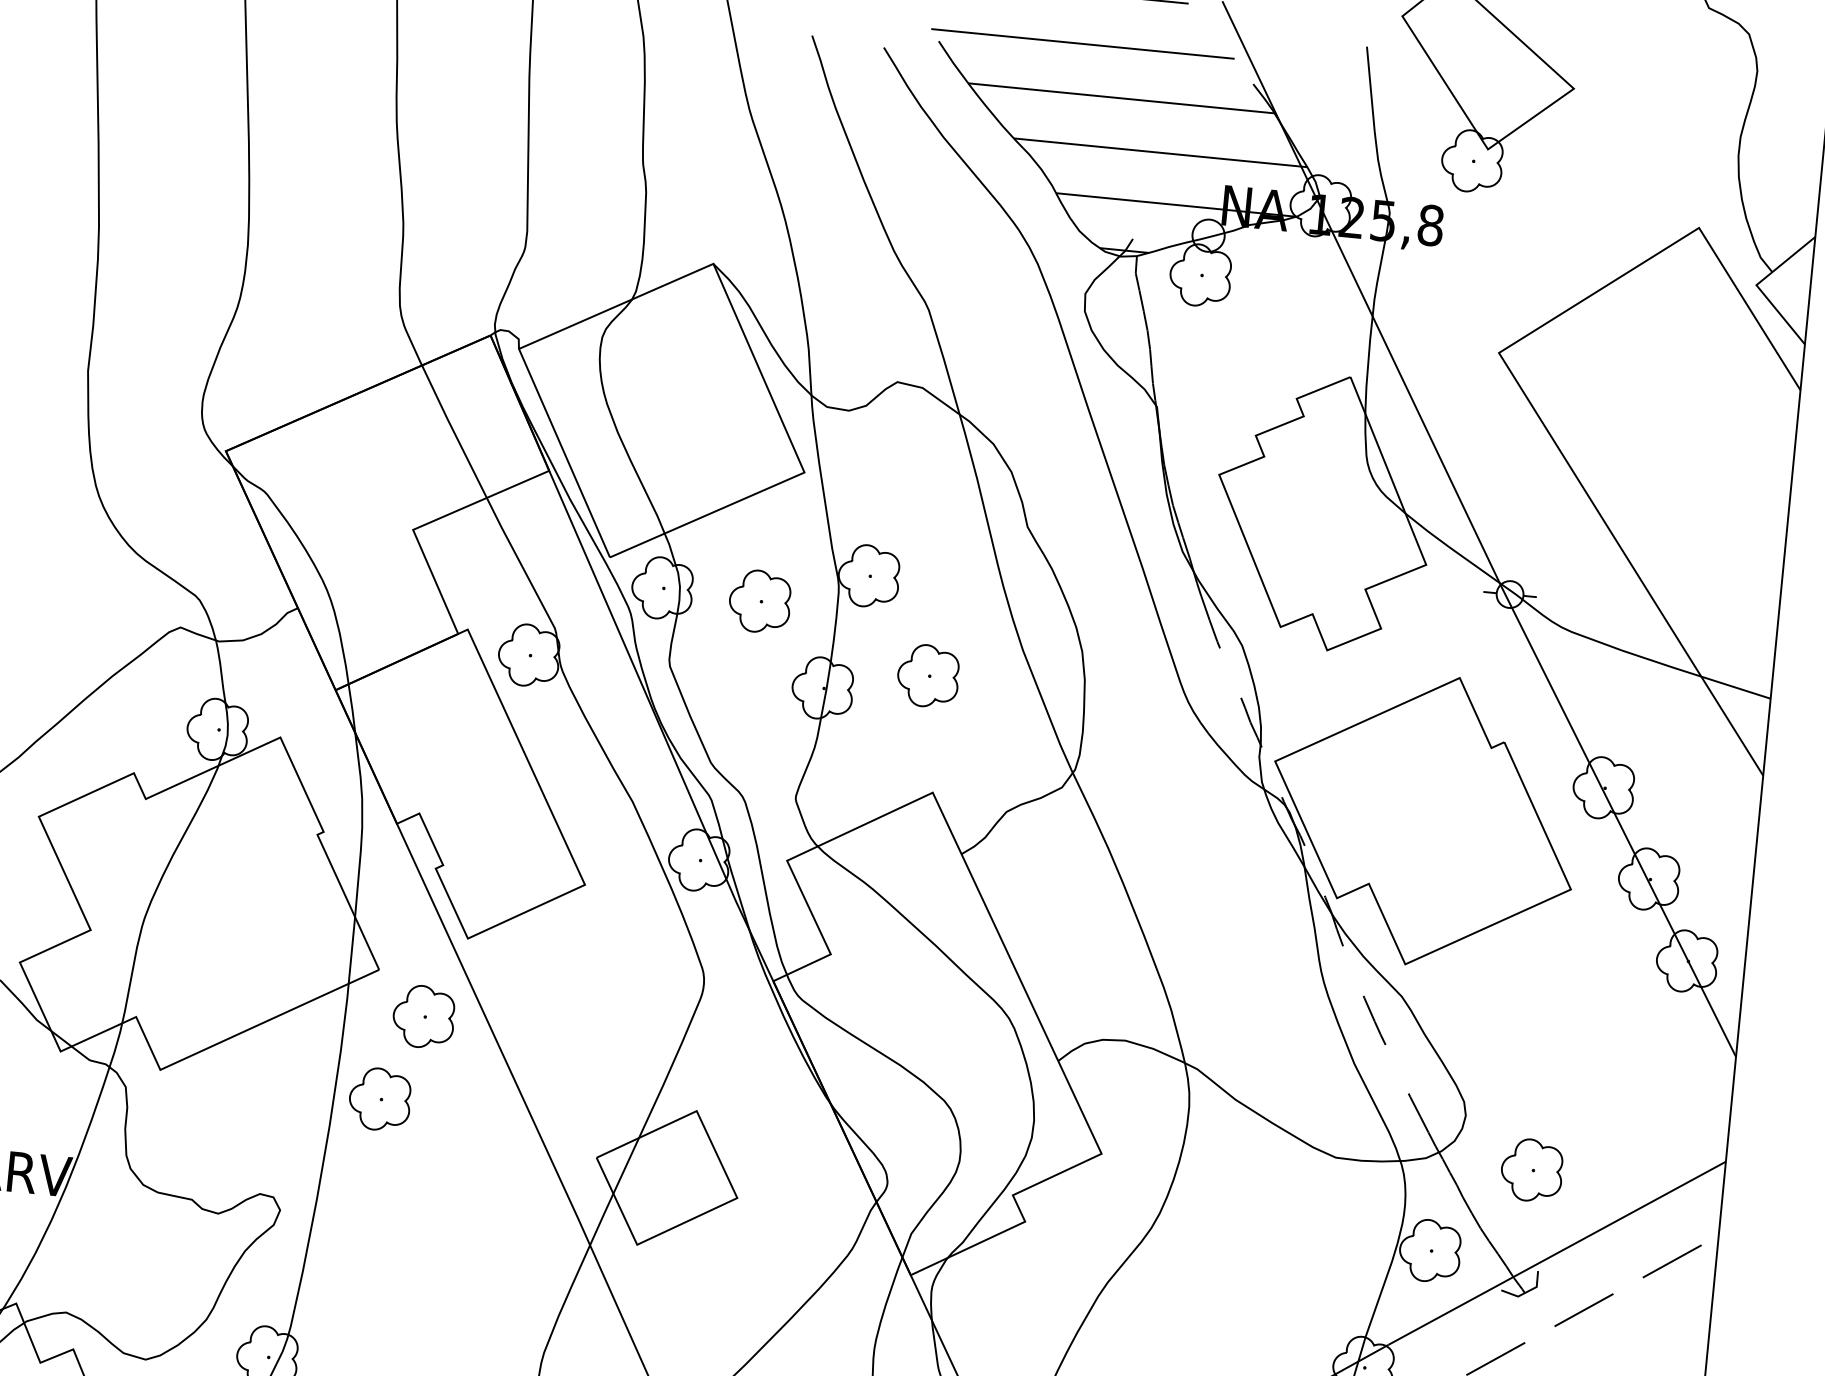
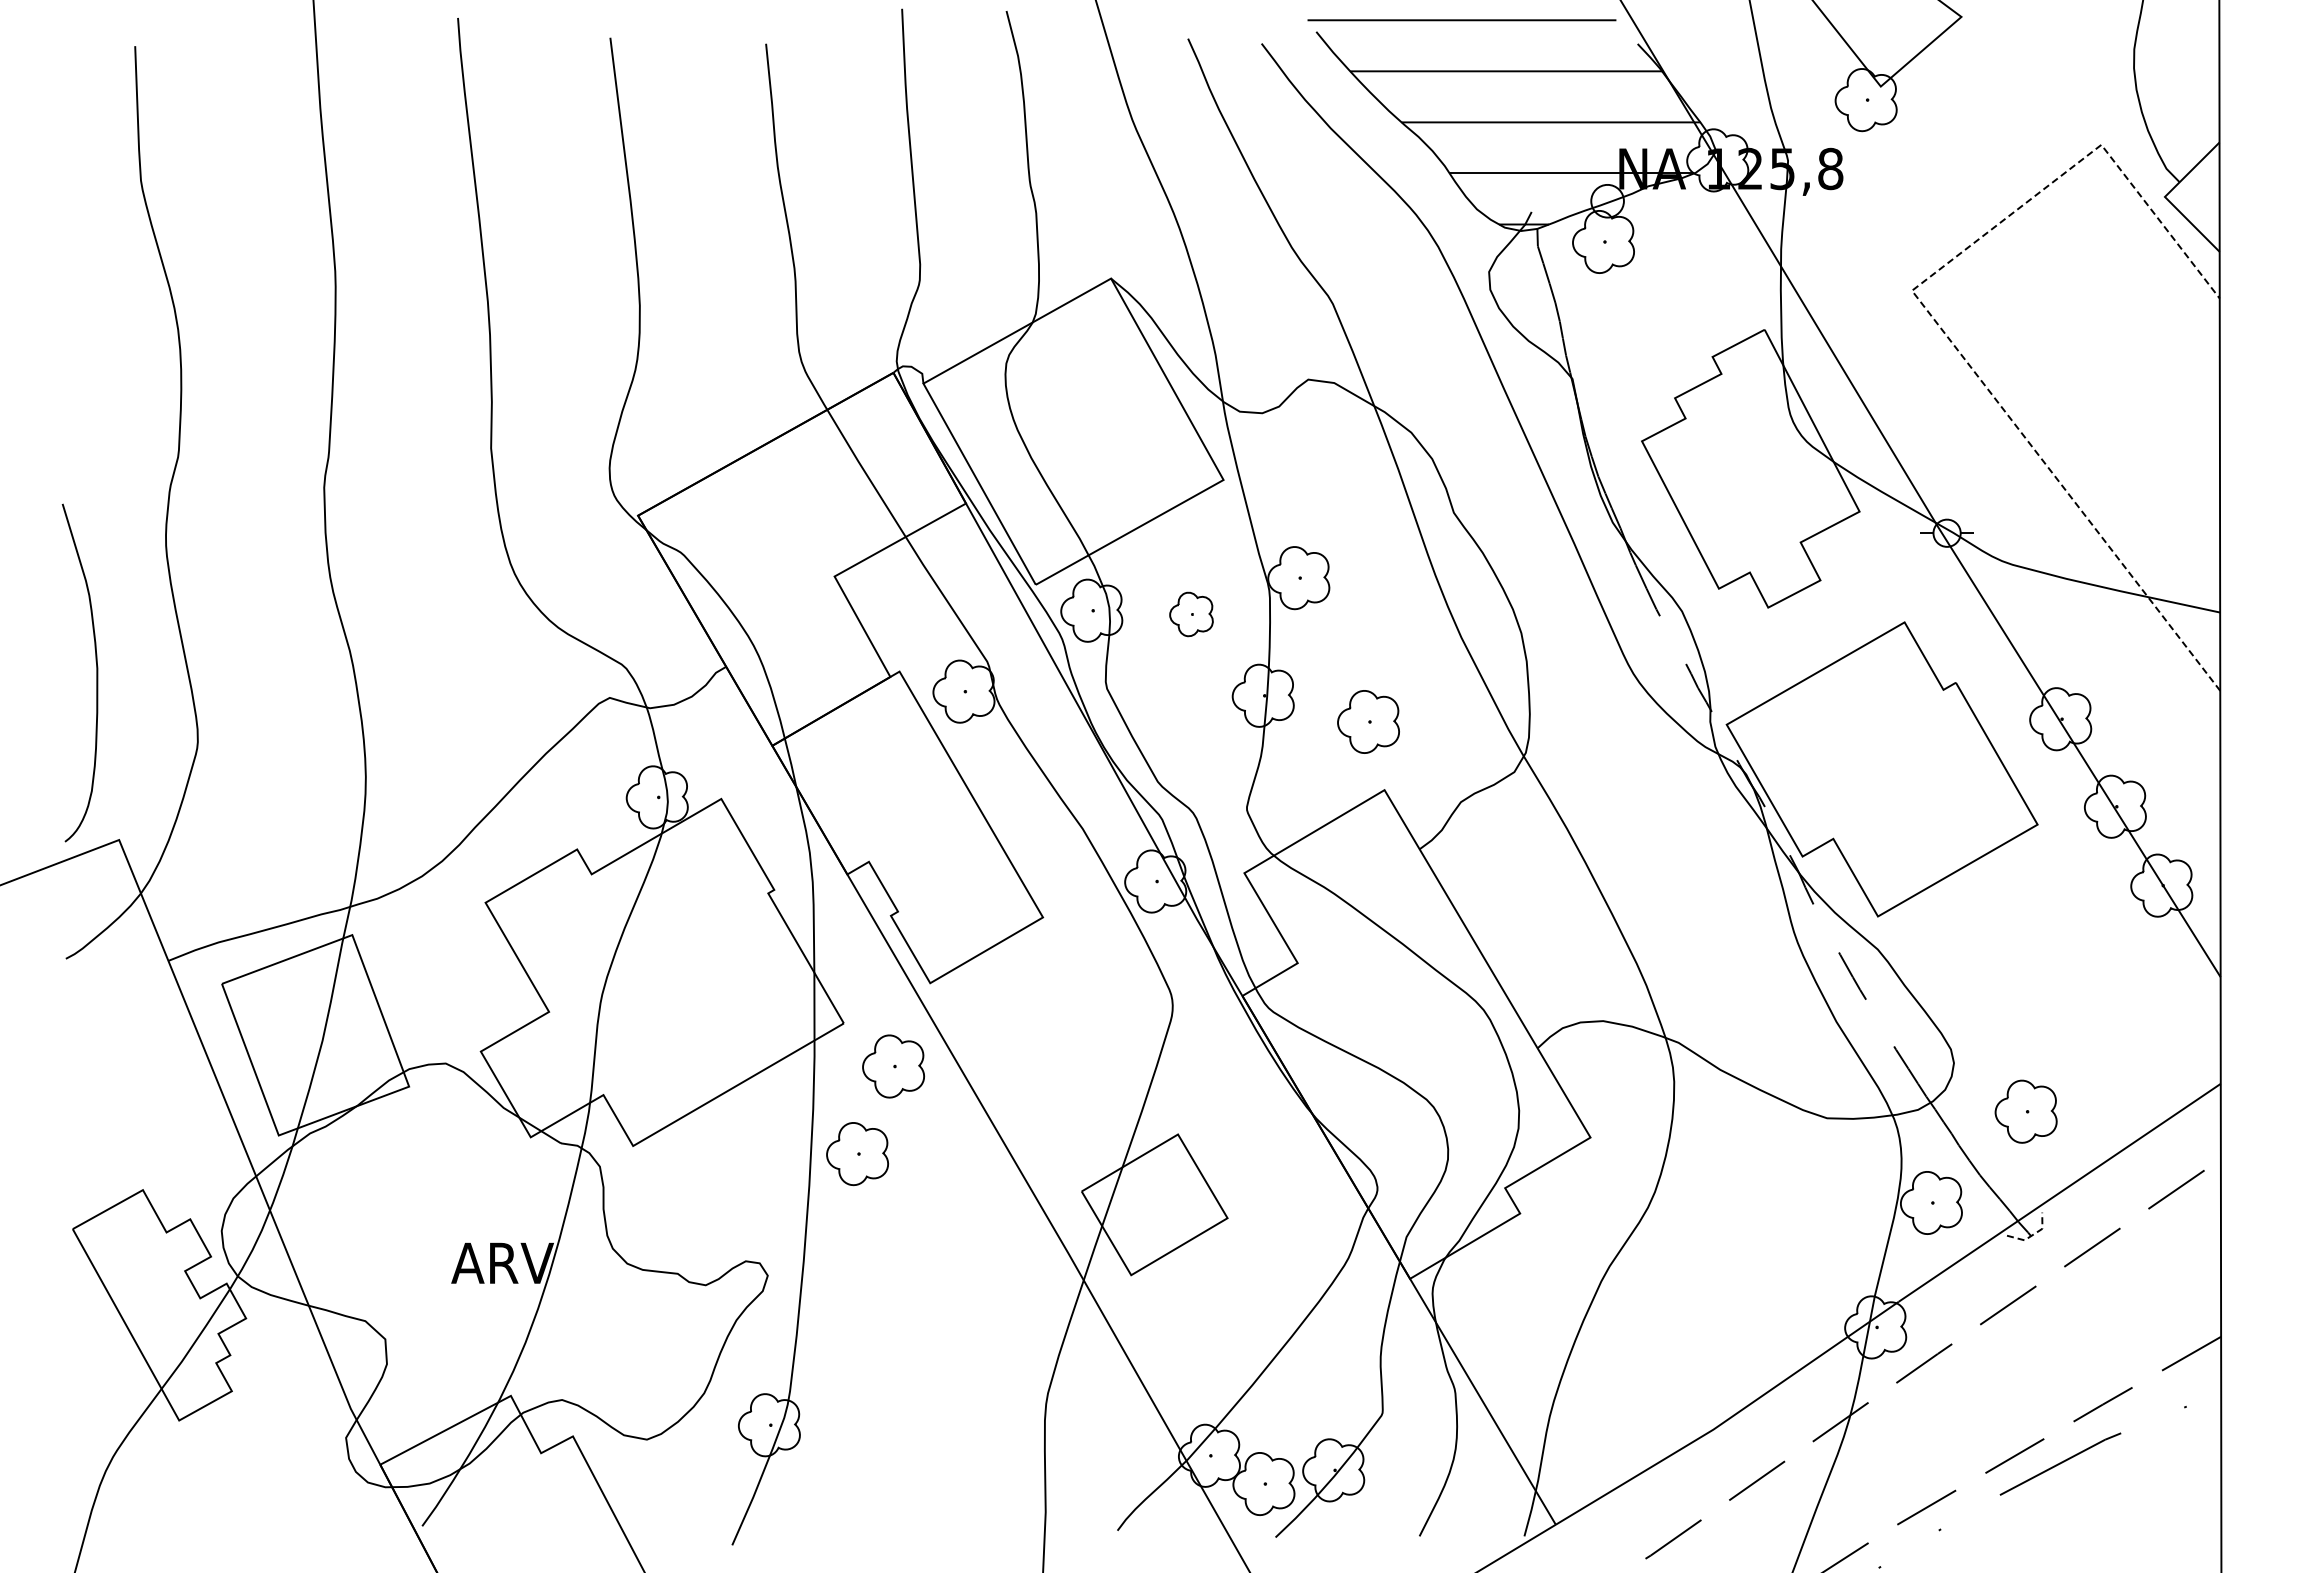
line: (1517, 382) -> (1933, 318), solid -> dashed
part: (760, 601) -> (1191, 614), size x0.7
part: (928, 675) -> (1368, 721), moved
line: (1526, 1292) -> (2032, 1235), solid -> dashed

